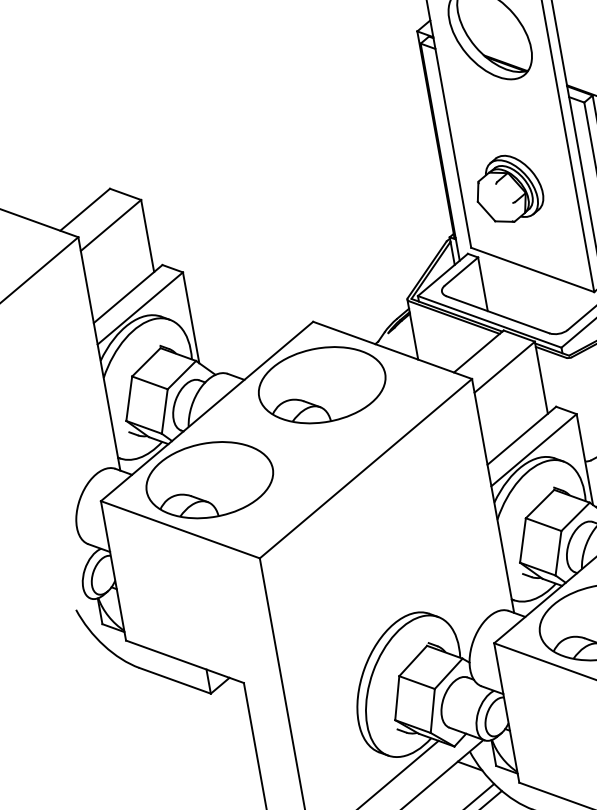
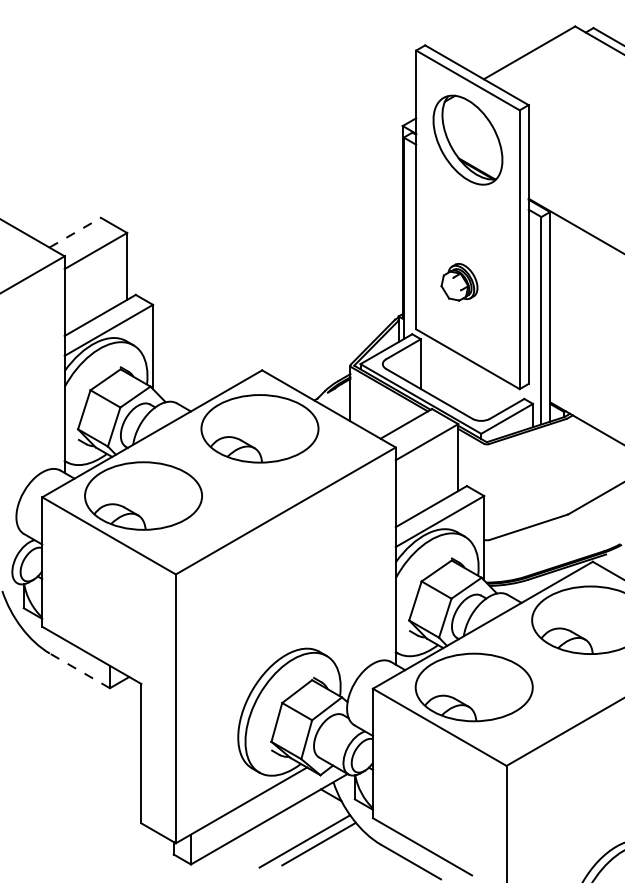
part: (508, 187) -> (459, 281), size x0.6
line: (85, 209) -> (75, 232), solid -> dashed
line: (174, 680) -> (79, 670), solid -> dashed

